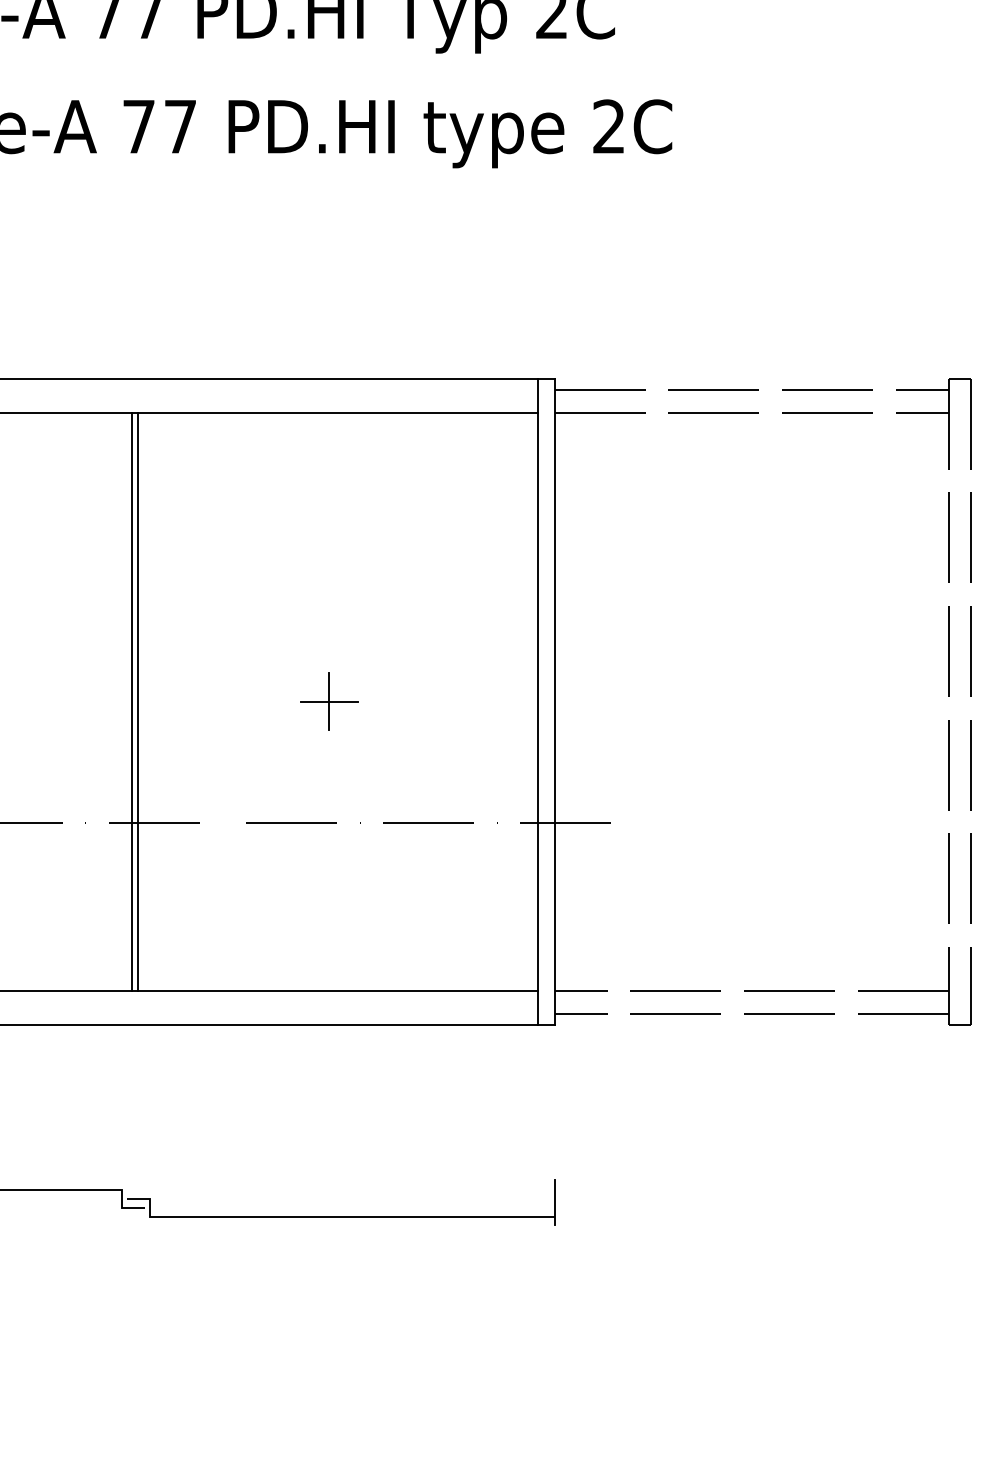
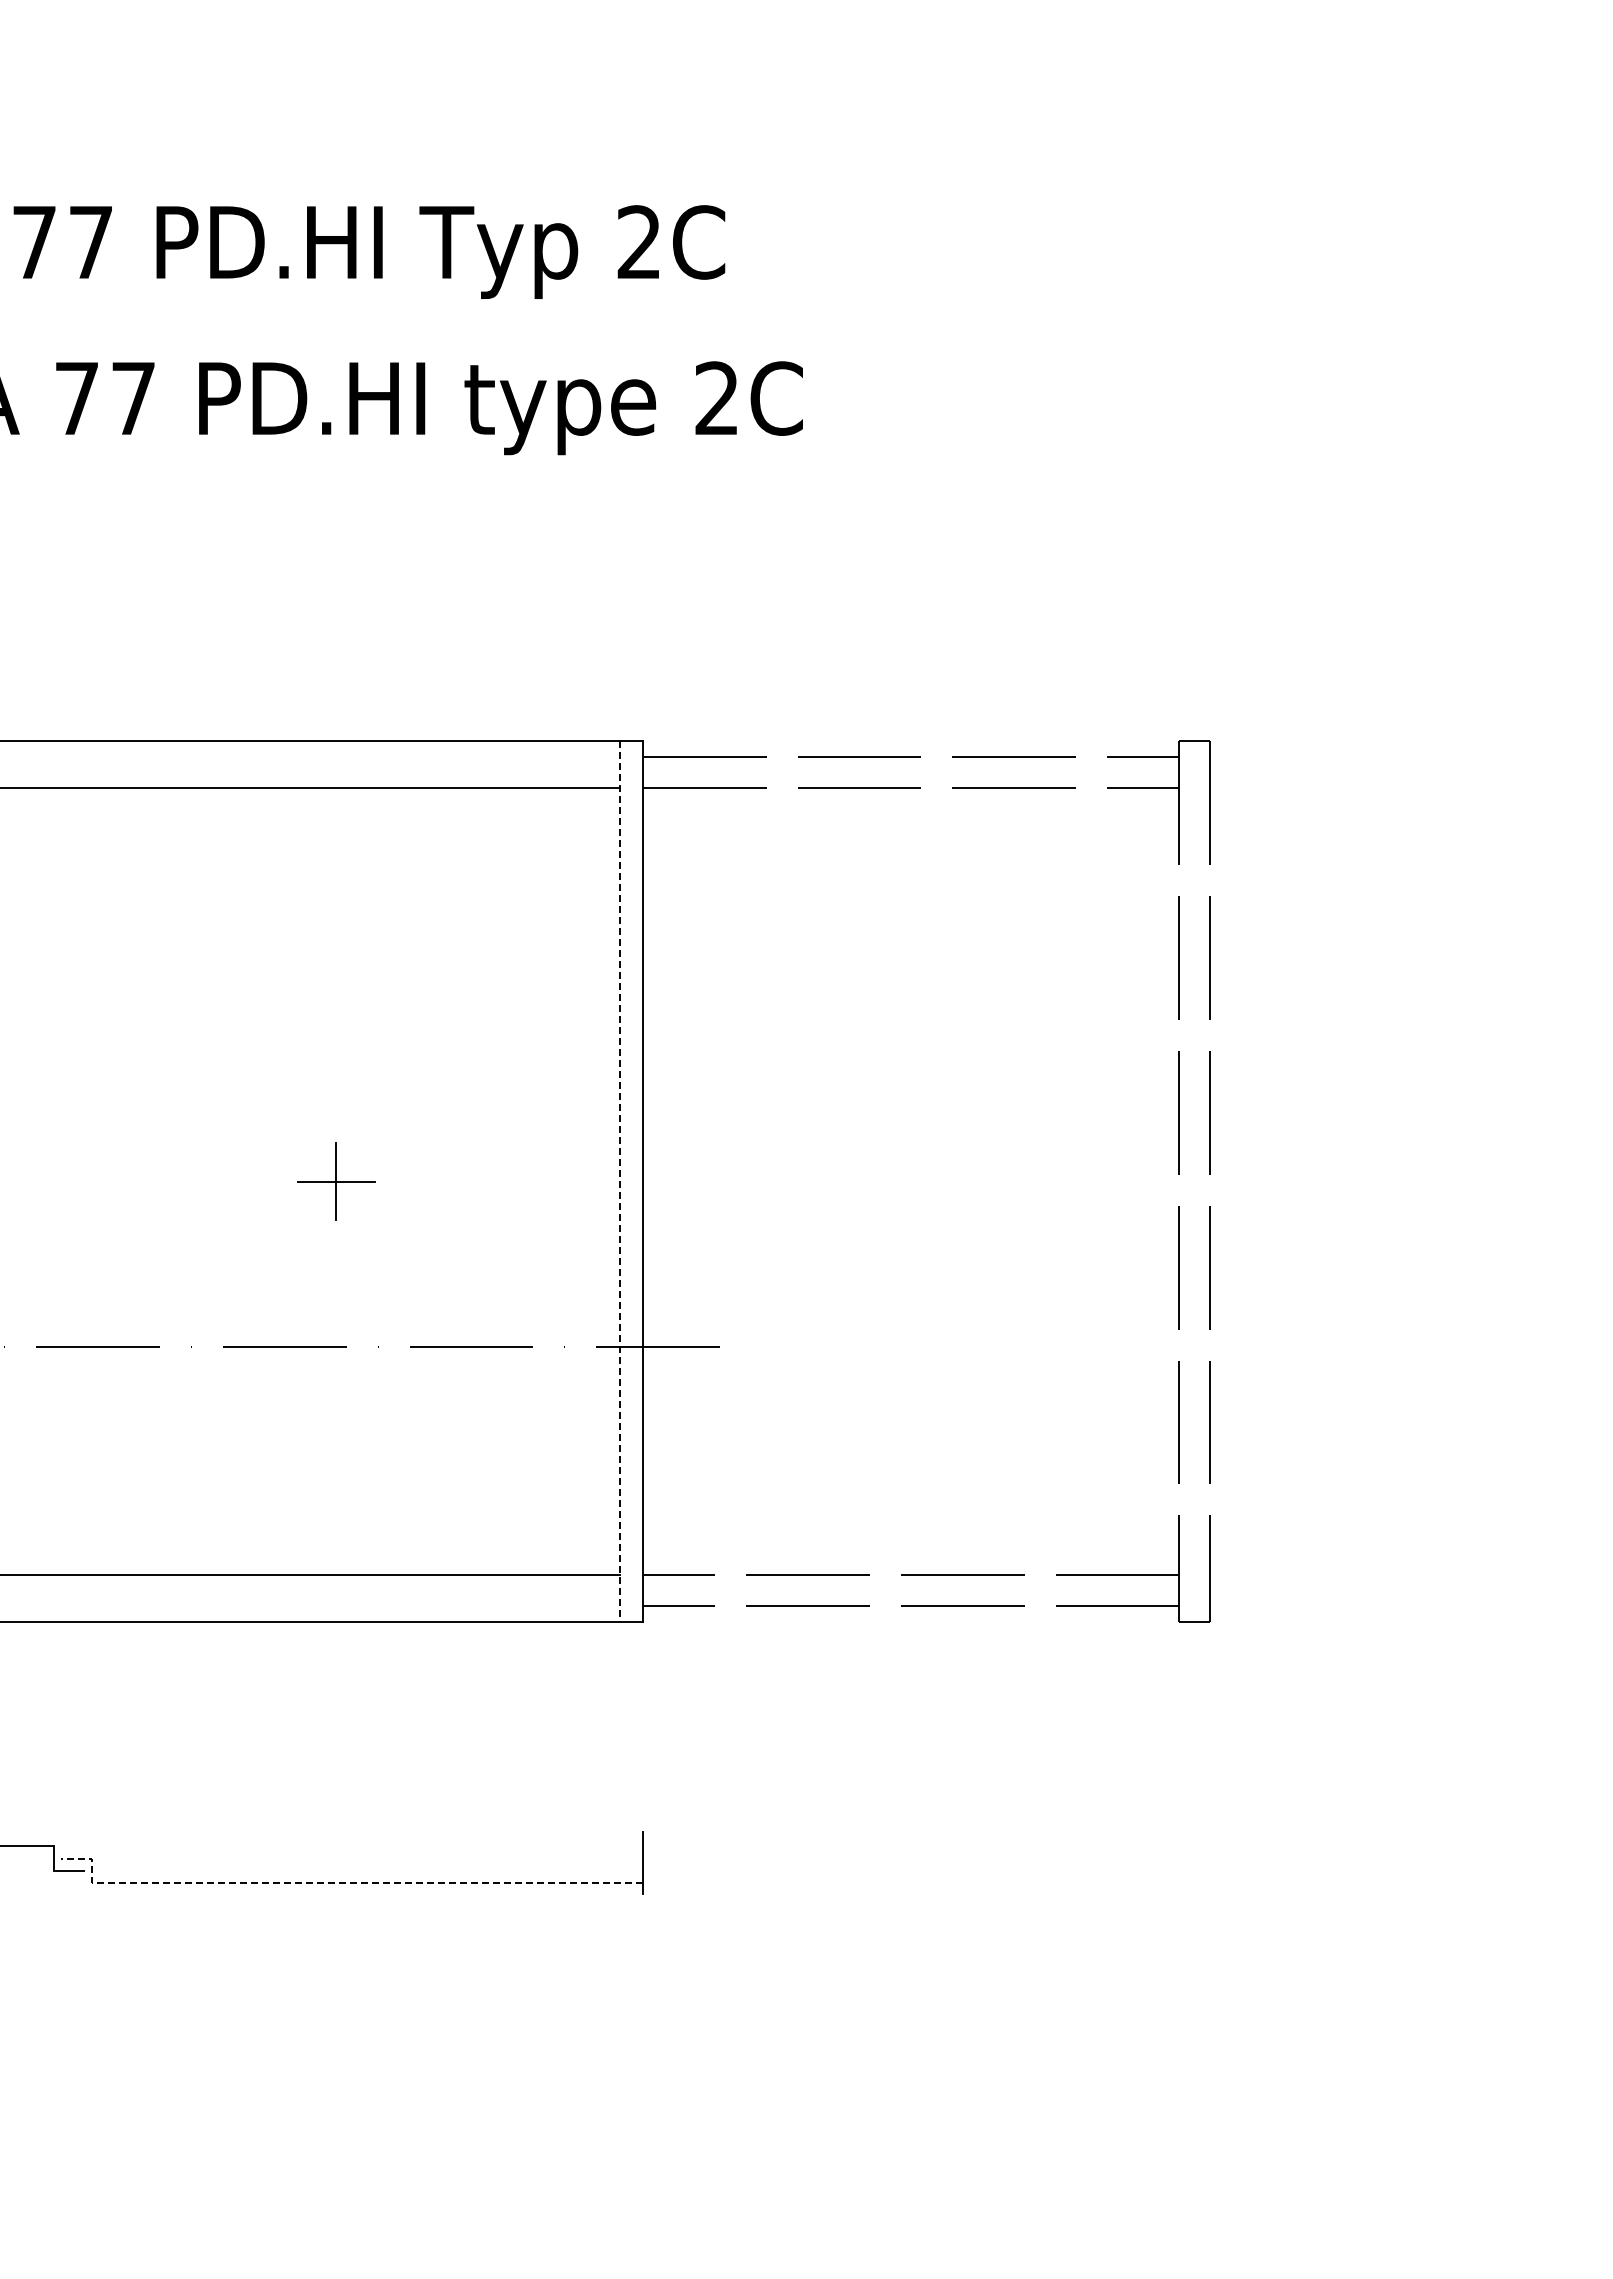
line: (131, 701) -> (66, 1181), removed
line: (138, 701) -> (76, 1181), removed
line: (538, 702) -> (620, 1182), solid -> dashed
line: (331, 1217) -> (338, 1883), solid -> dashed

